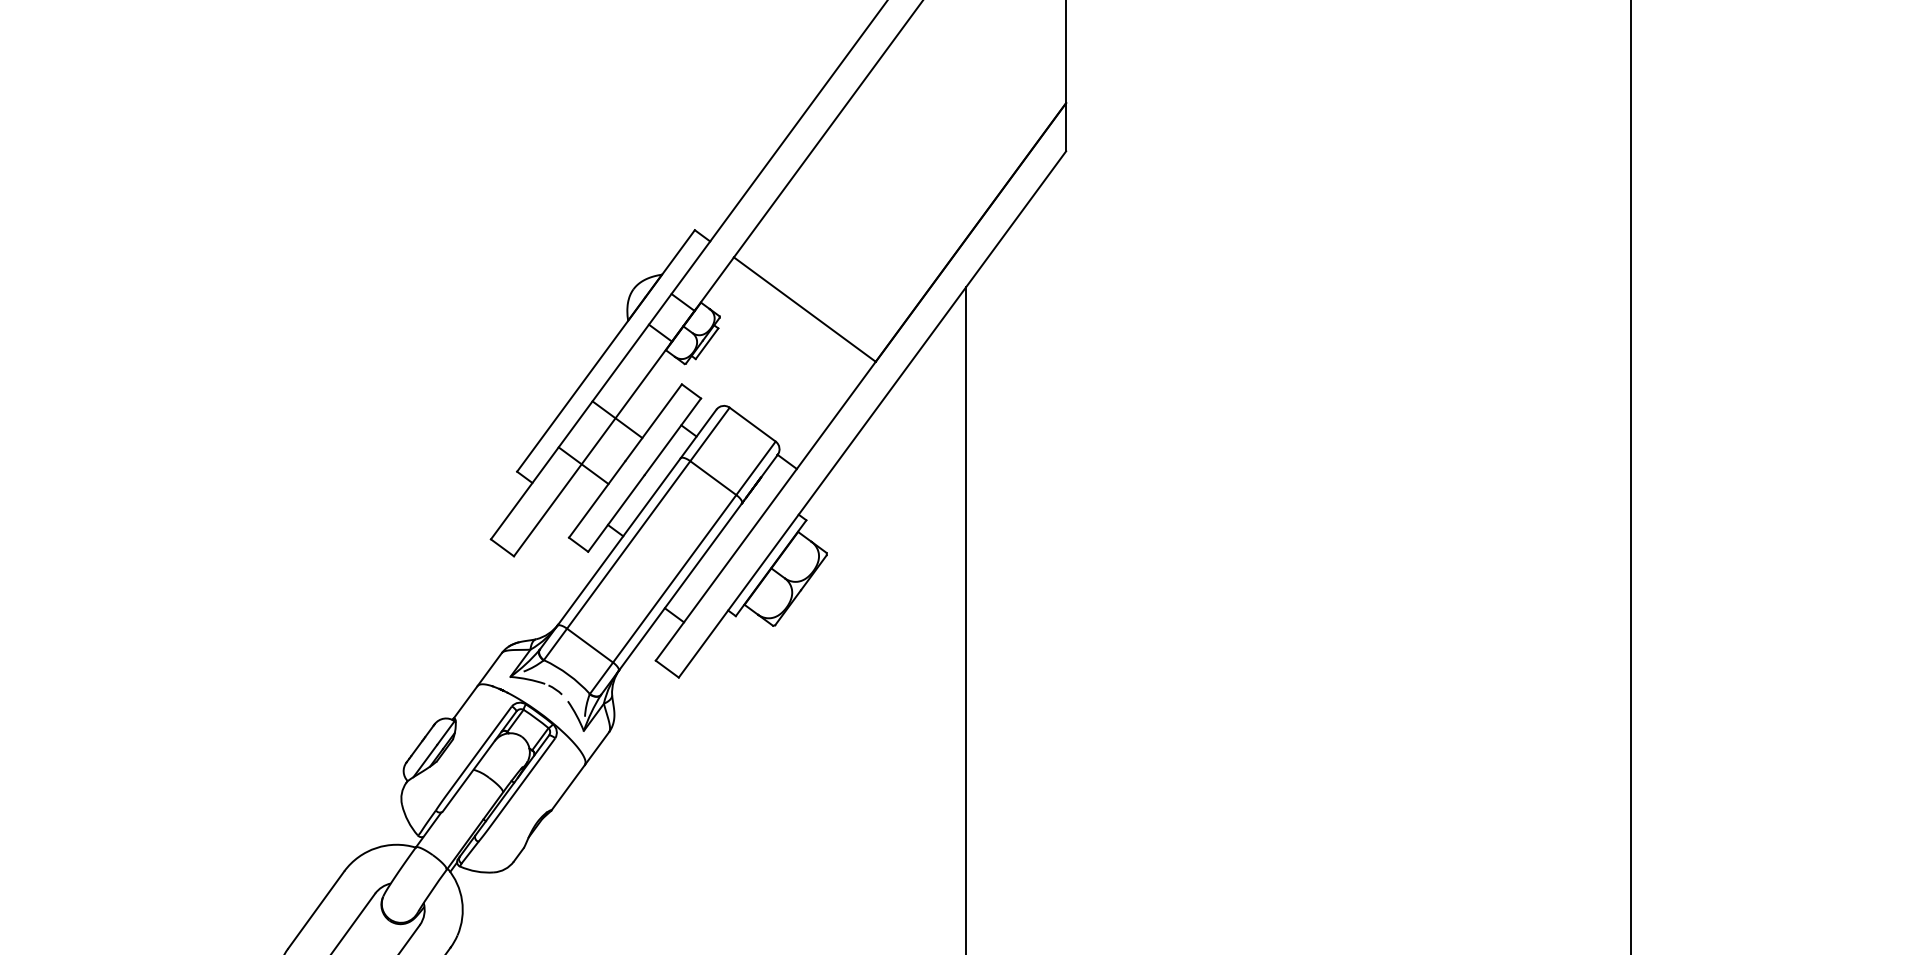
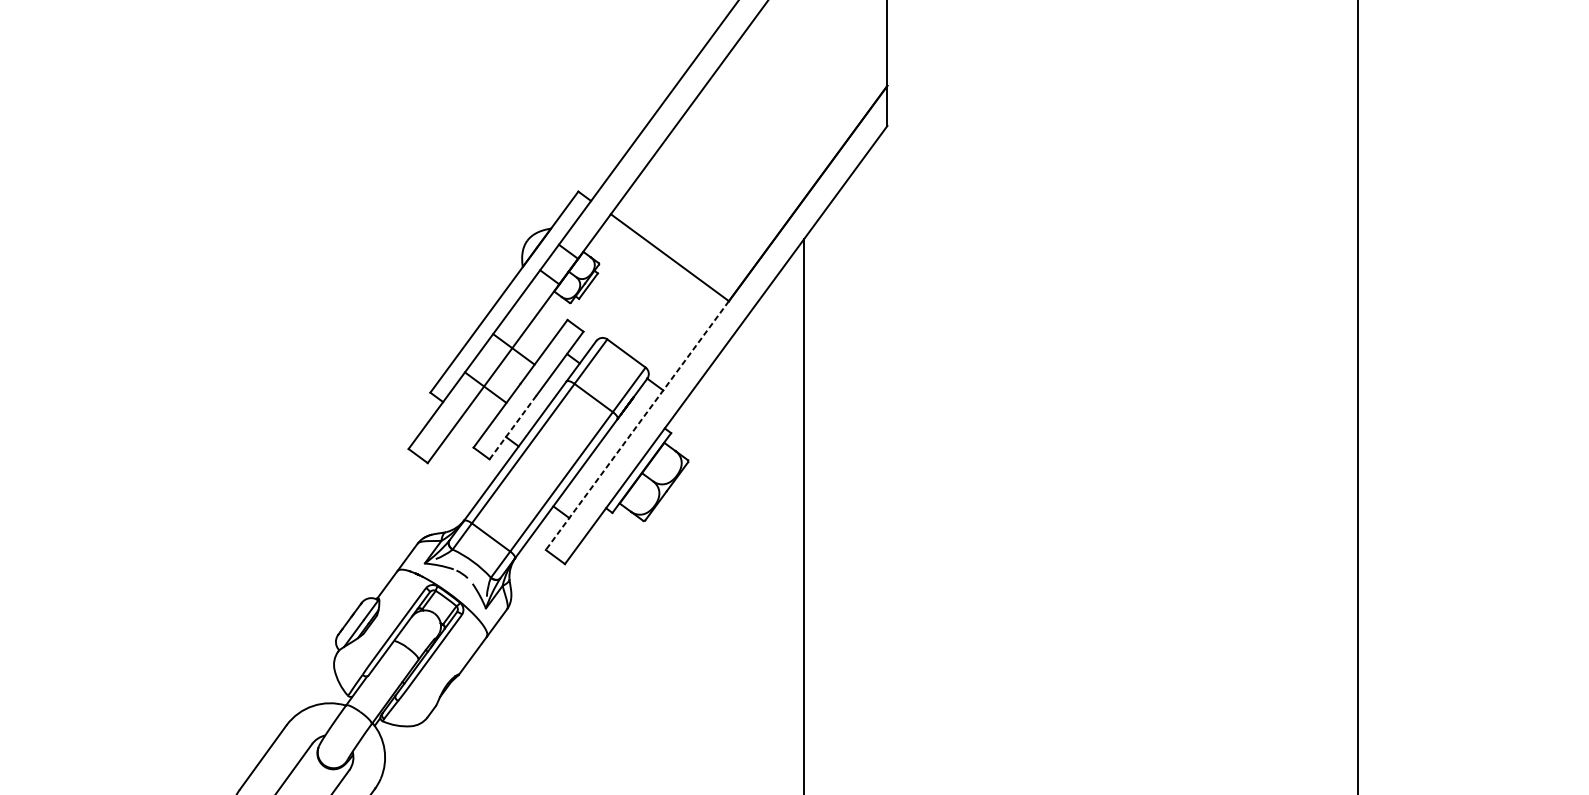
line: (765, 511) -> (637, 425), solid -> dashed
line: (616, 513) -> (513, 427), solid -> dashed

